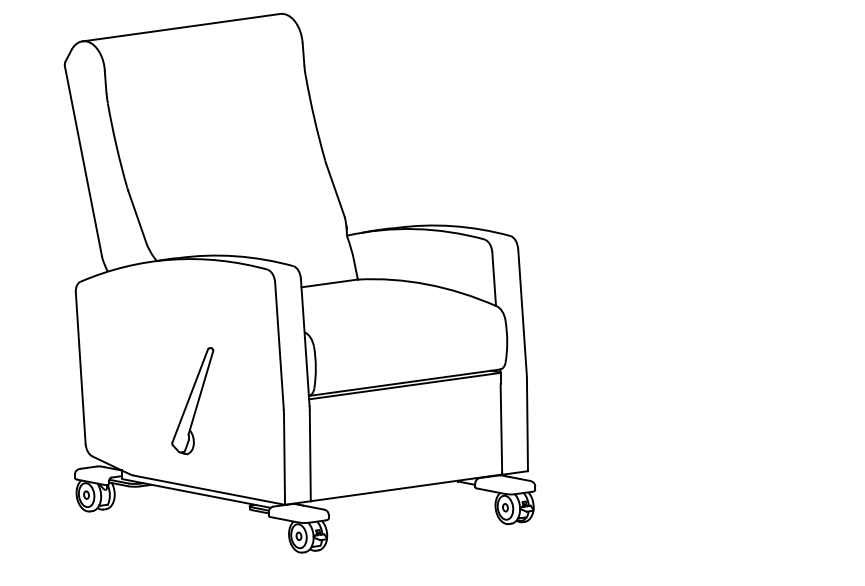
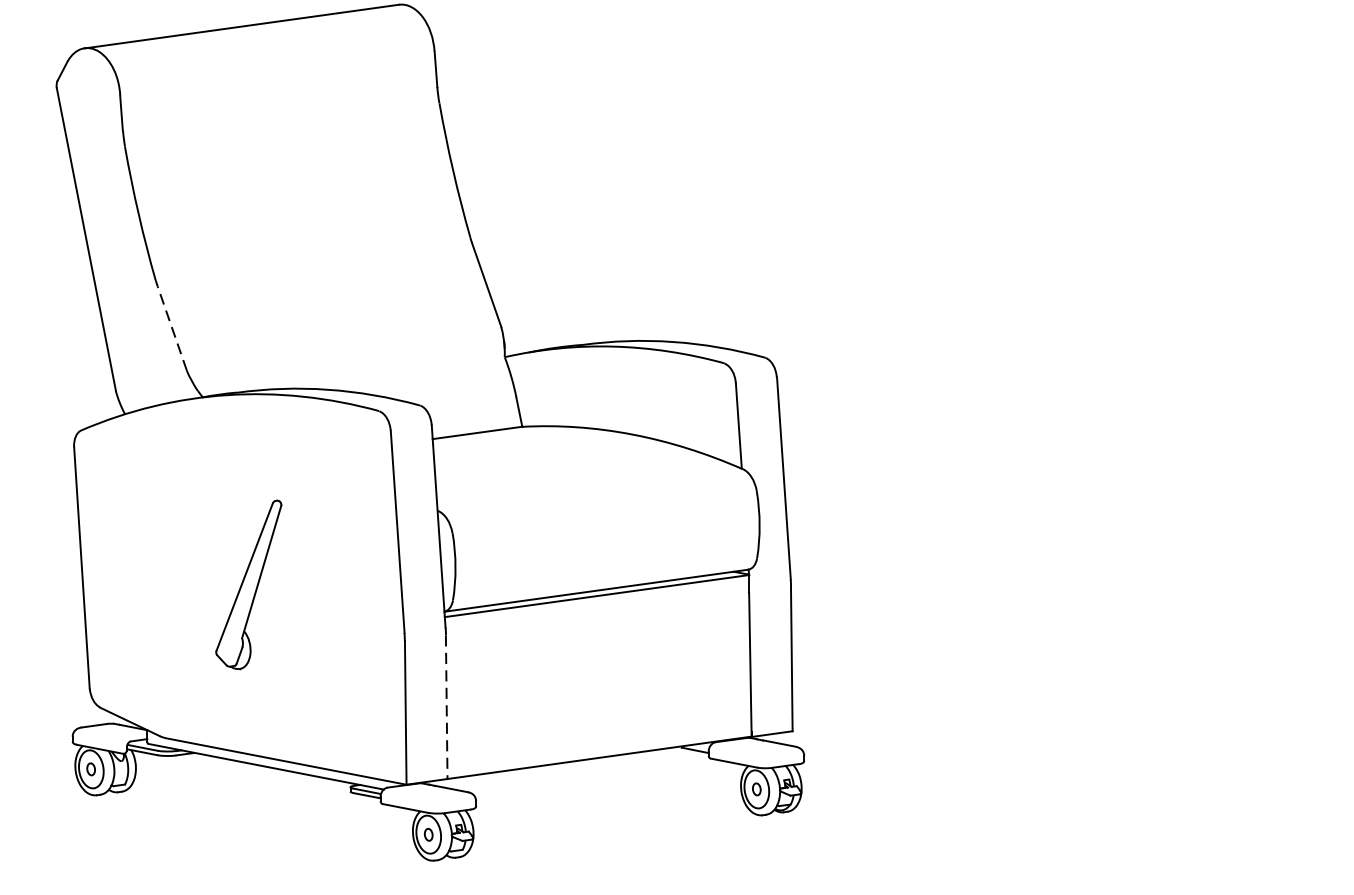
line: (137, 217) -> (172, 328), solid -> dashed
part: (192, 401) -> (248, 585), moved
line: (310, 456) -> (447, 707), solid -> dashed

